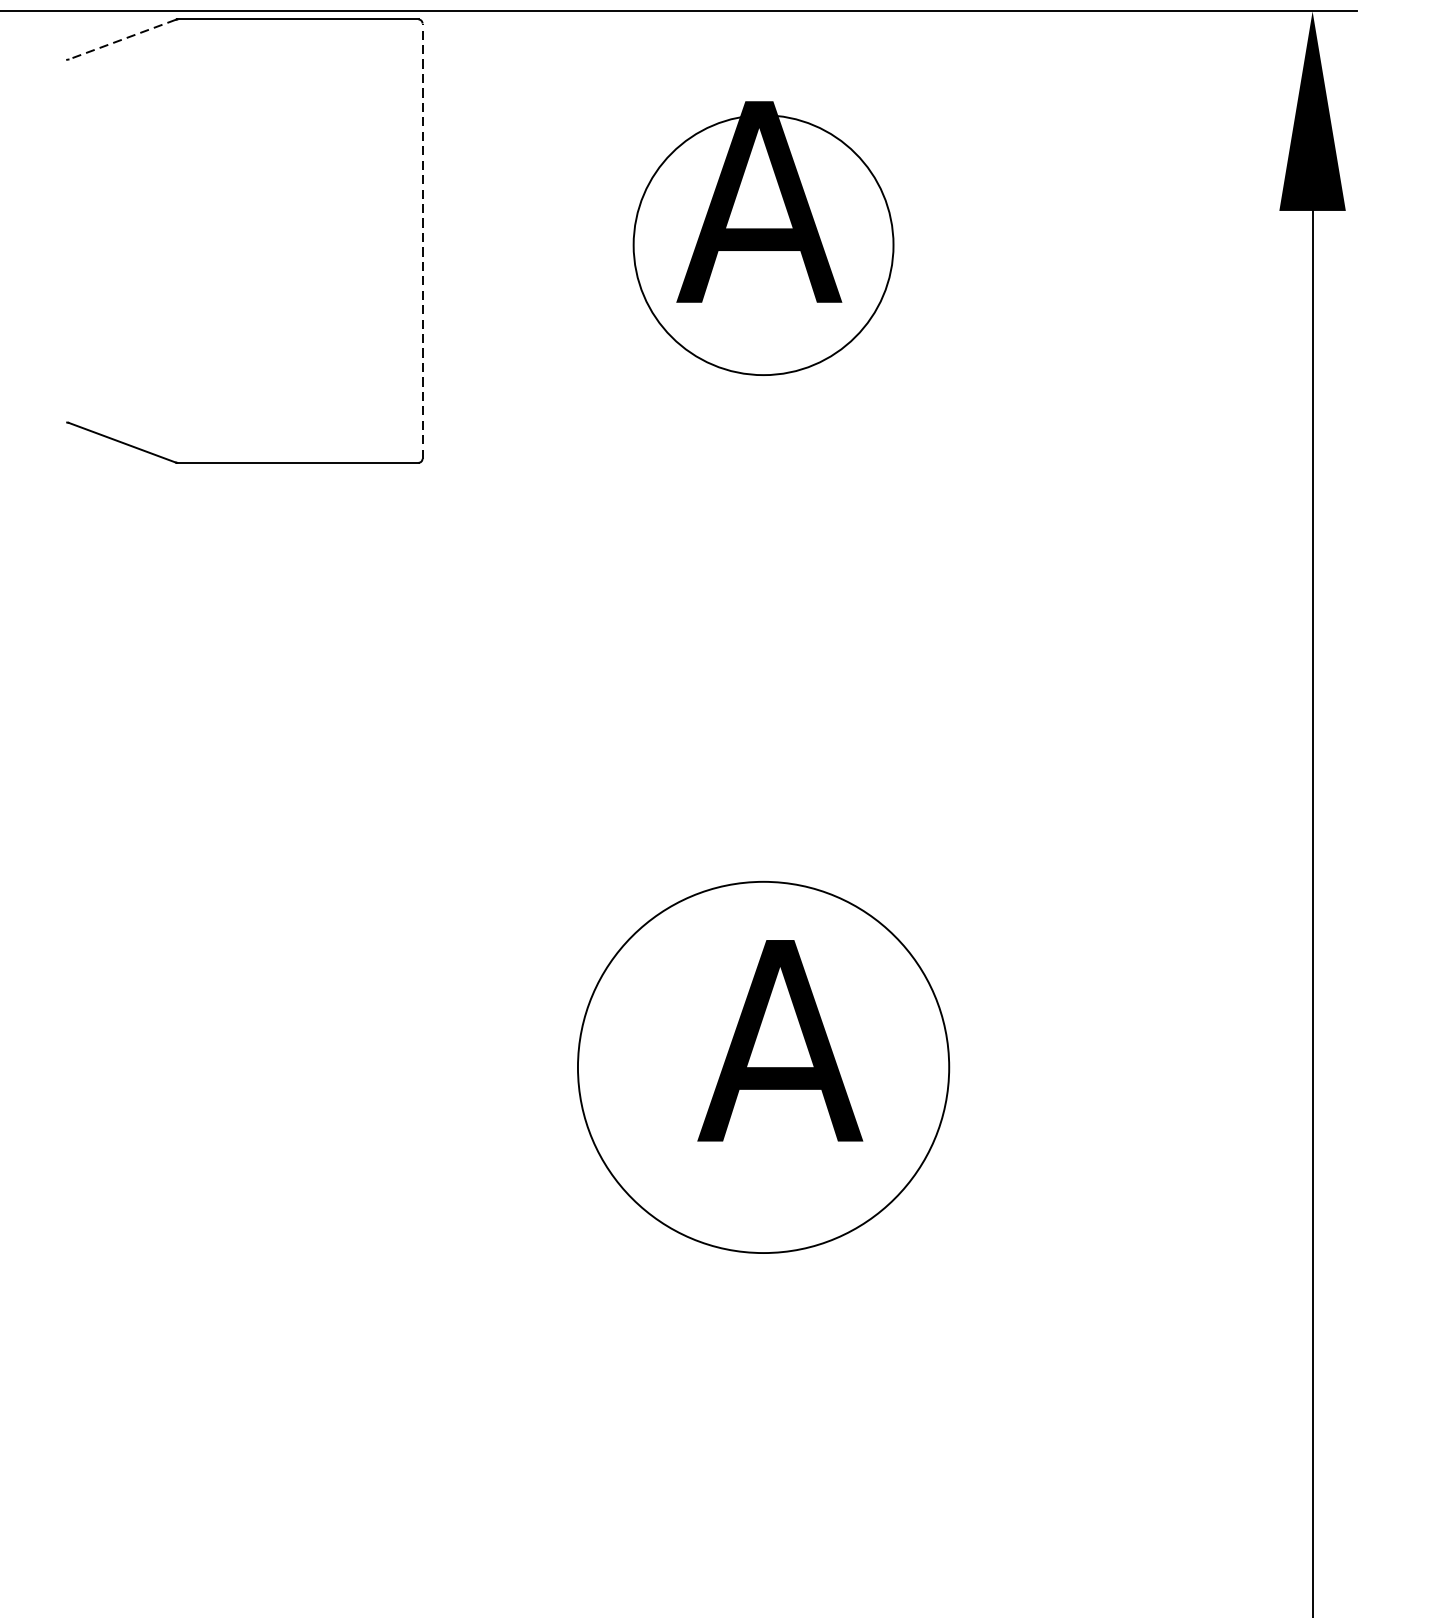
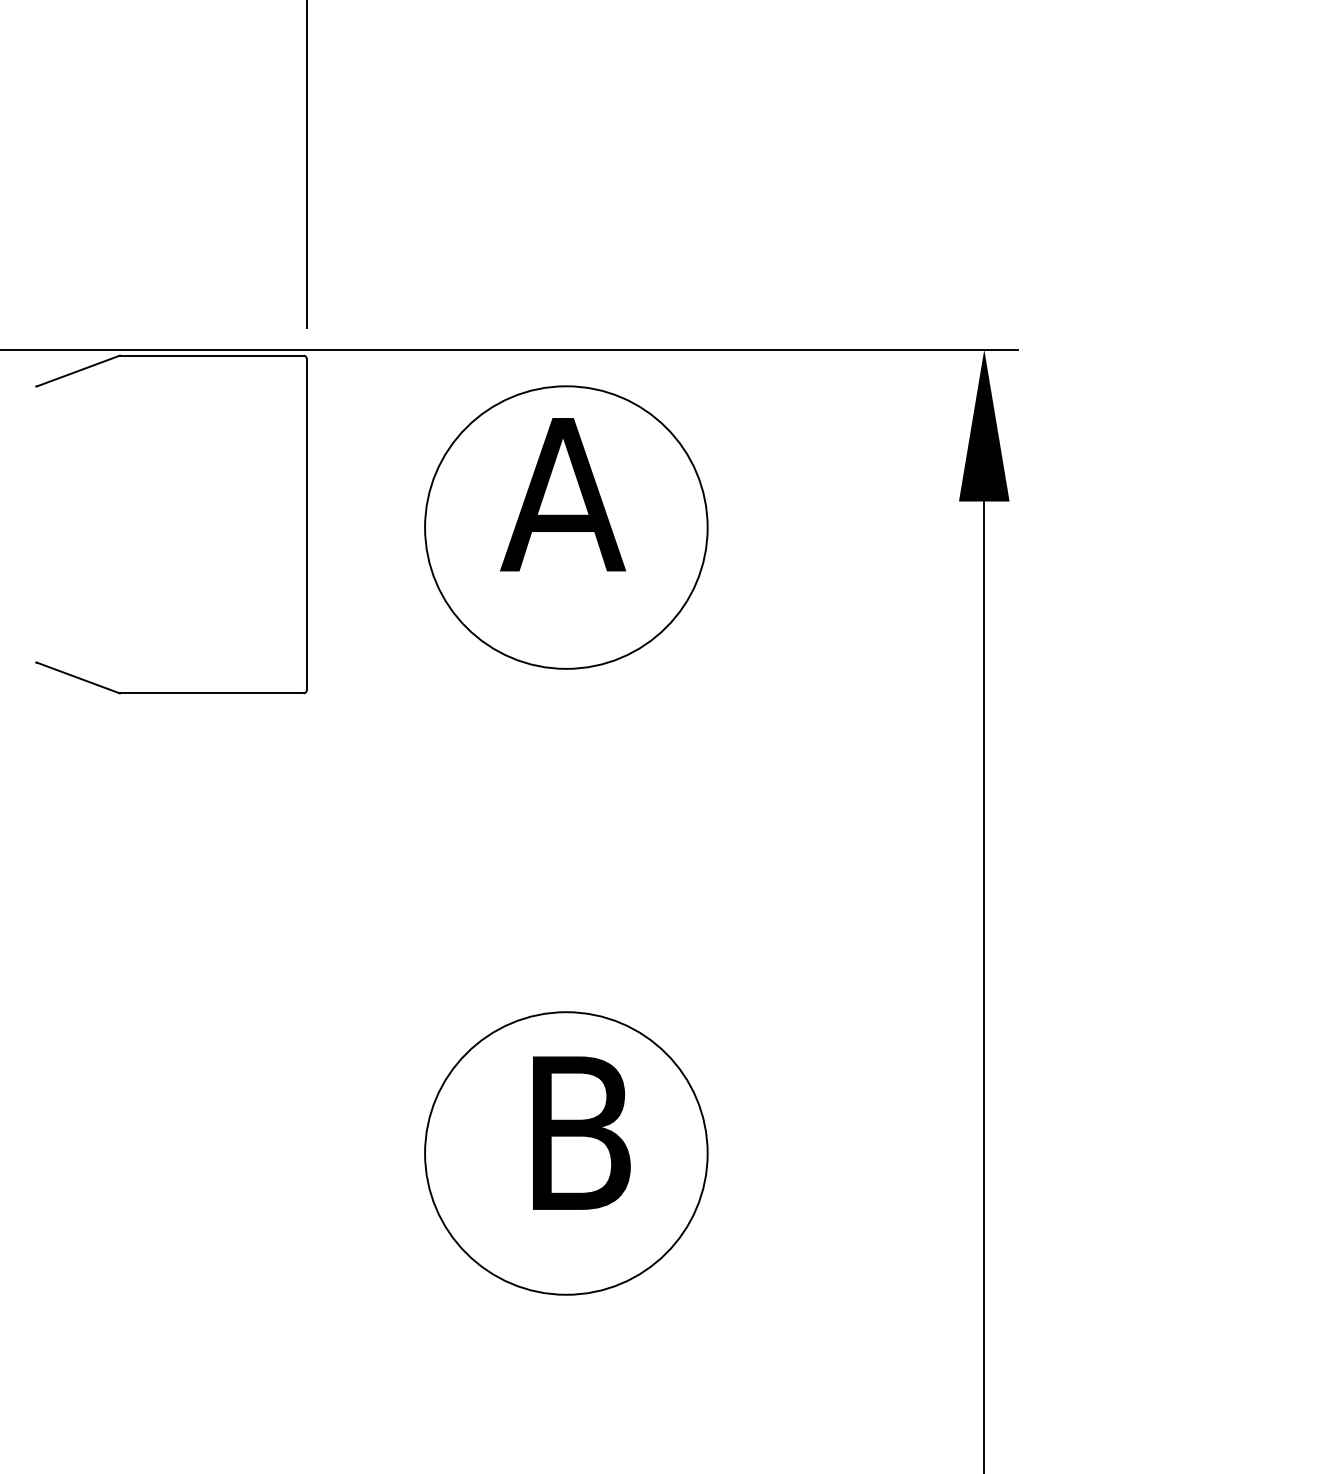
line: (122, 40) -> (78, 371), dashed -> solid
line: (422, 241) -> (306, 524), dashed -> solid
circle: (763, 245) -> (566, 527), size x1.43
text: (780, 1039) -> (579, 1132), A -> B

